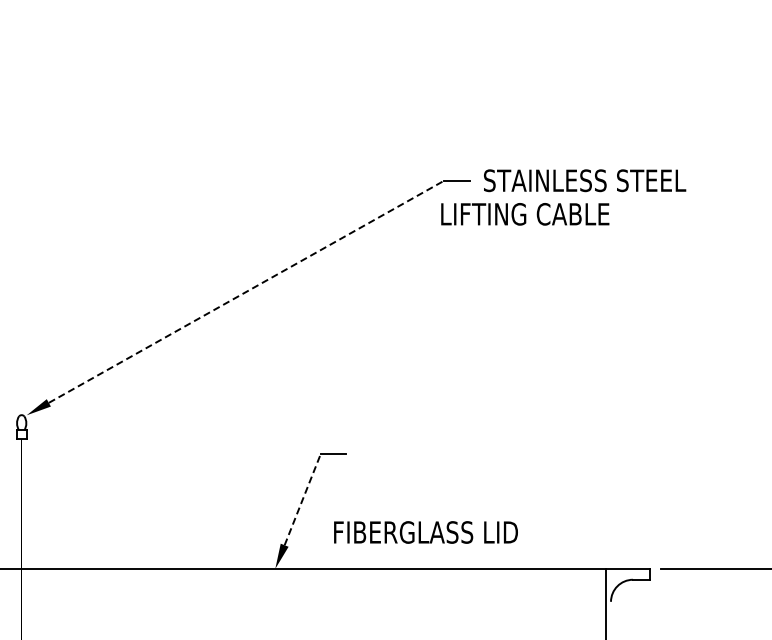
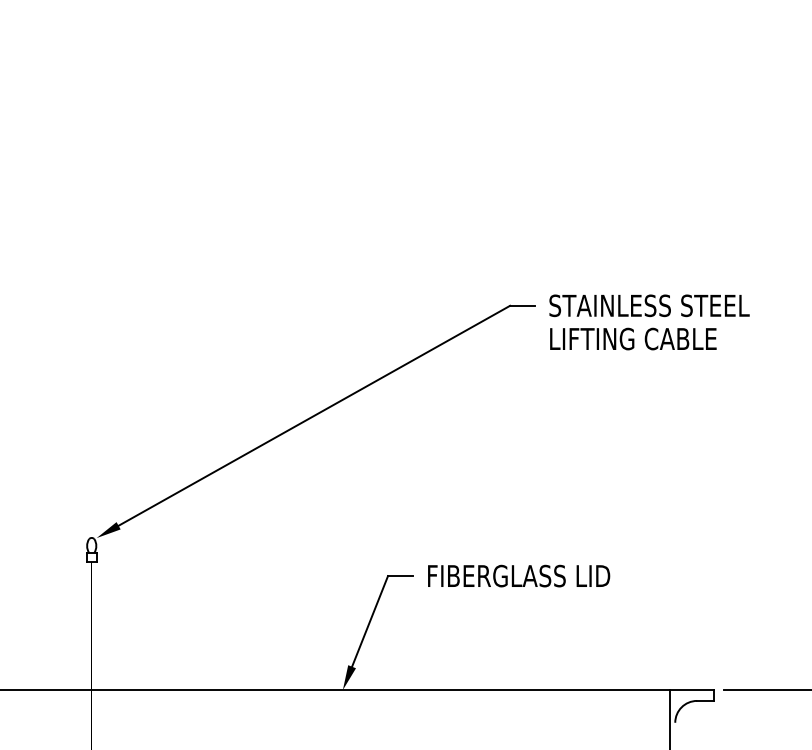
text: (525, 213) -> (633, 338), moved
line: (246, 291) -> (314, 415), dashed -> solid
line: (303, 499) -> (370, 621), dashed -> solid
text: (426, 531) -> (519, 575), moved

